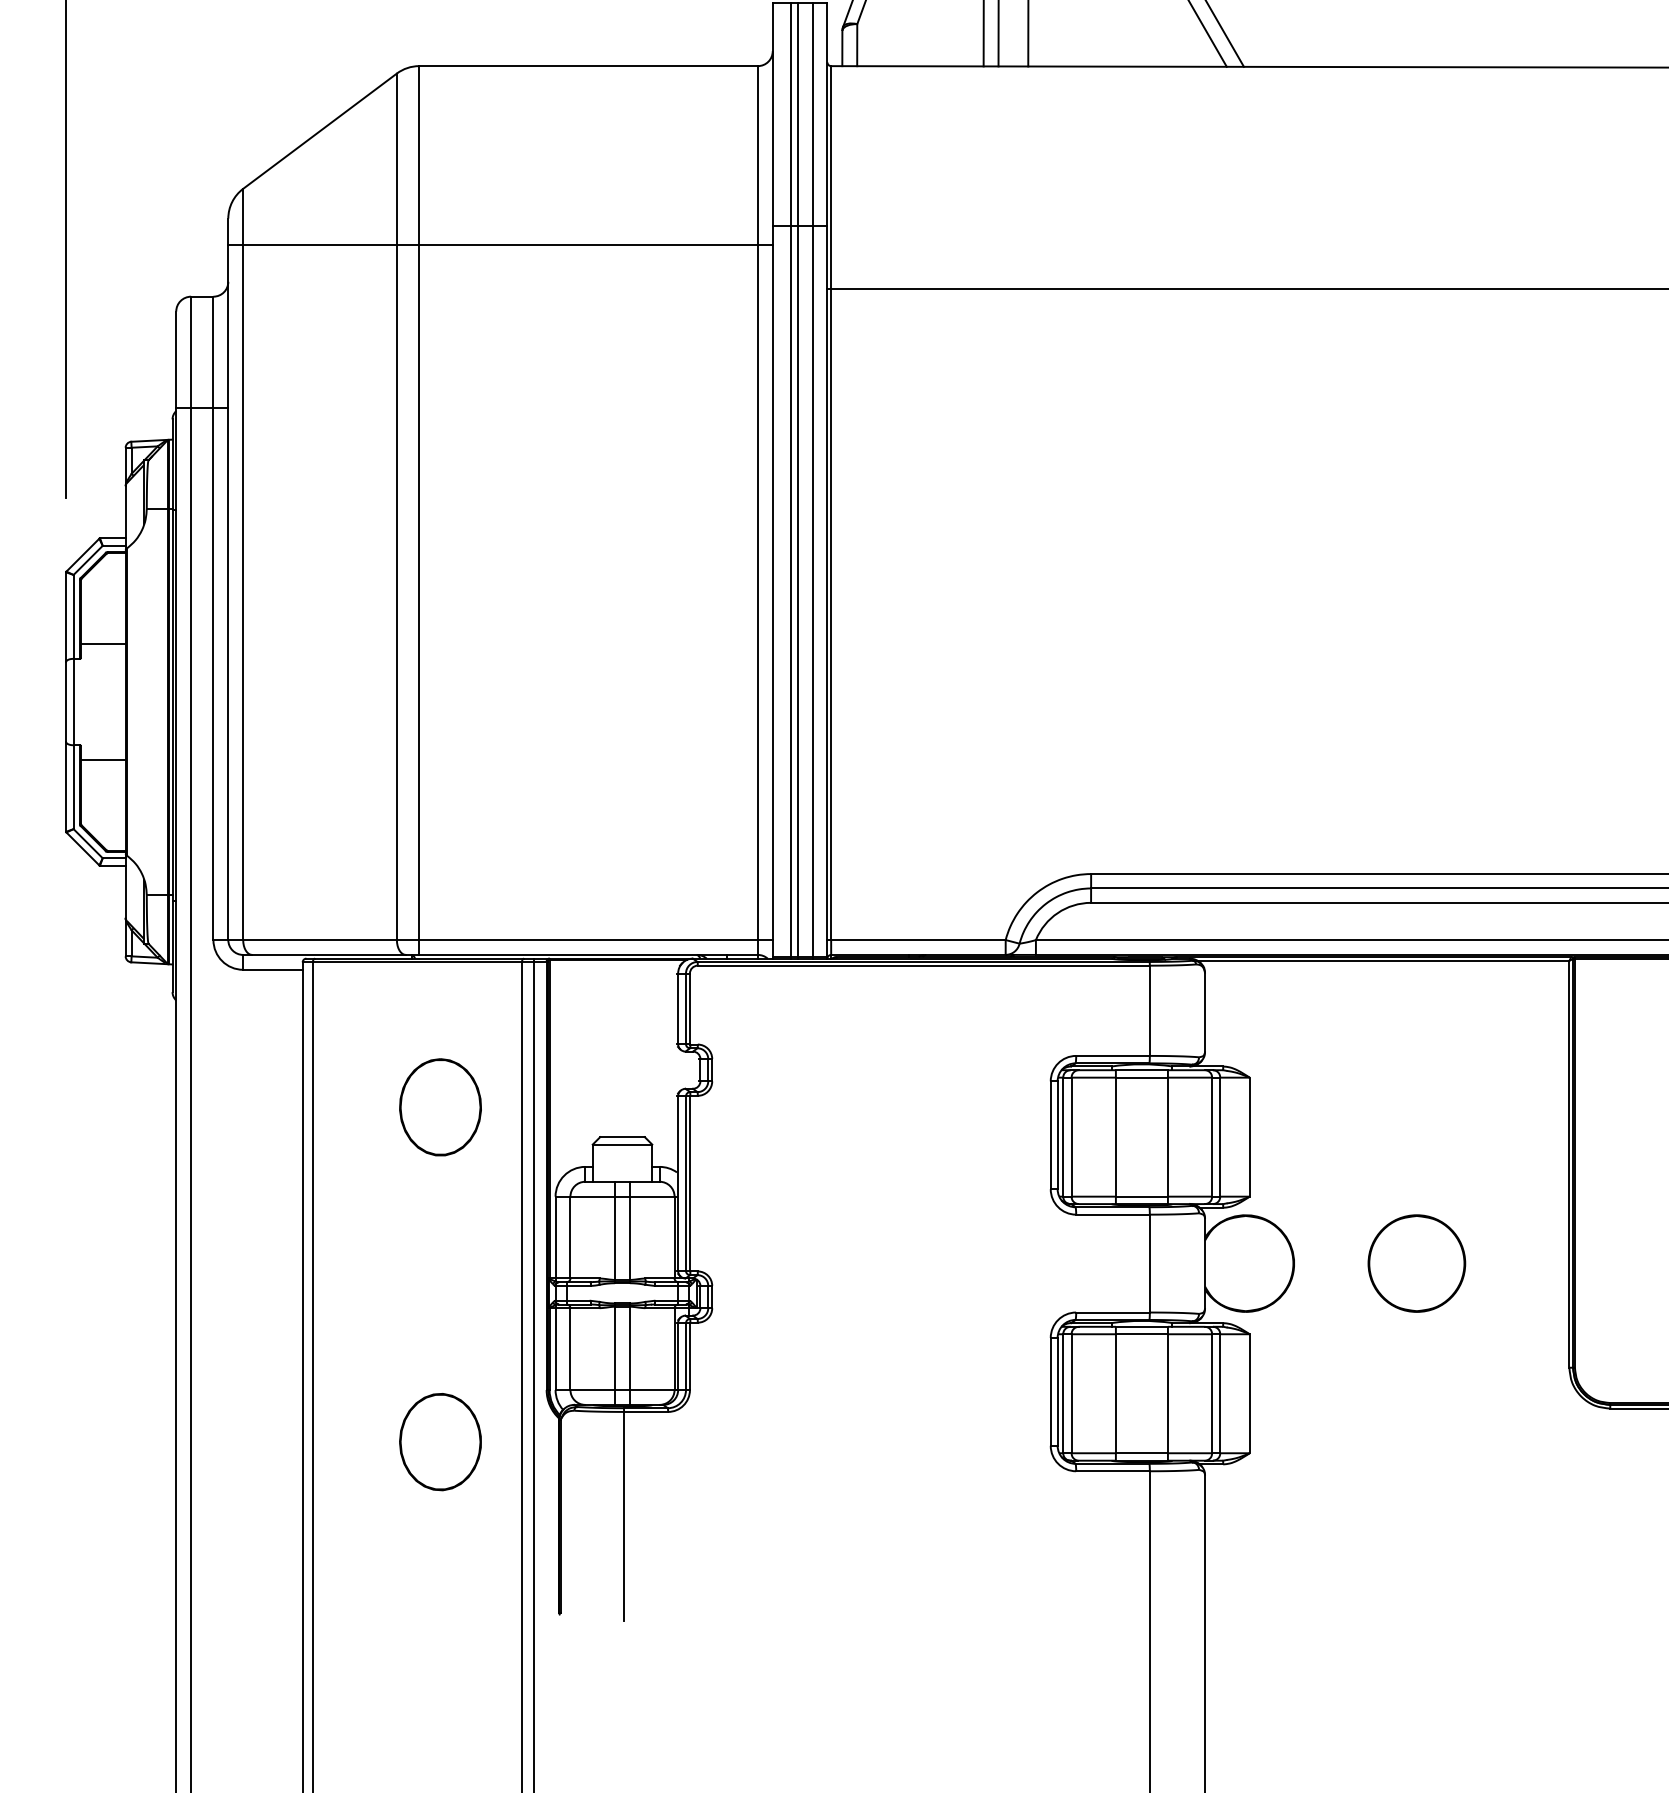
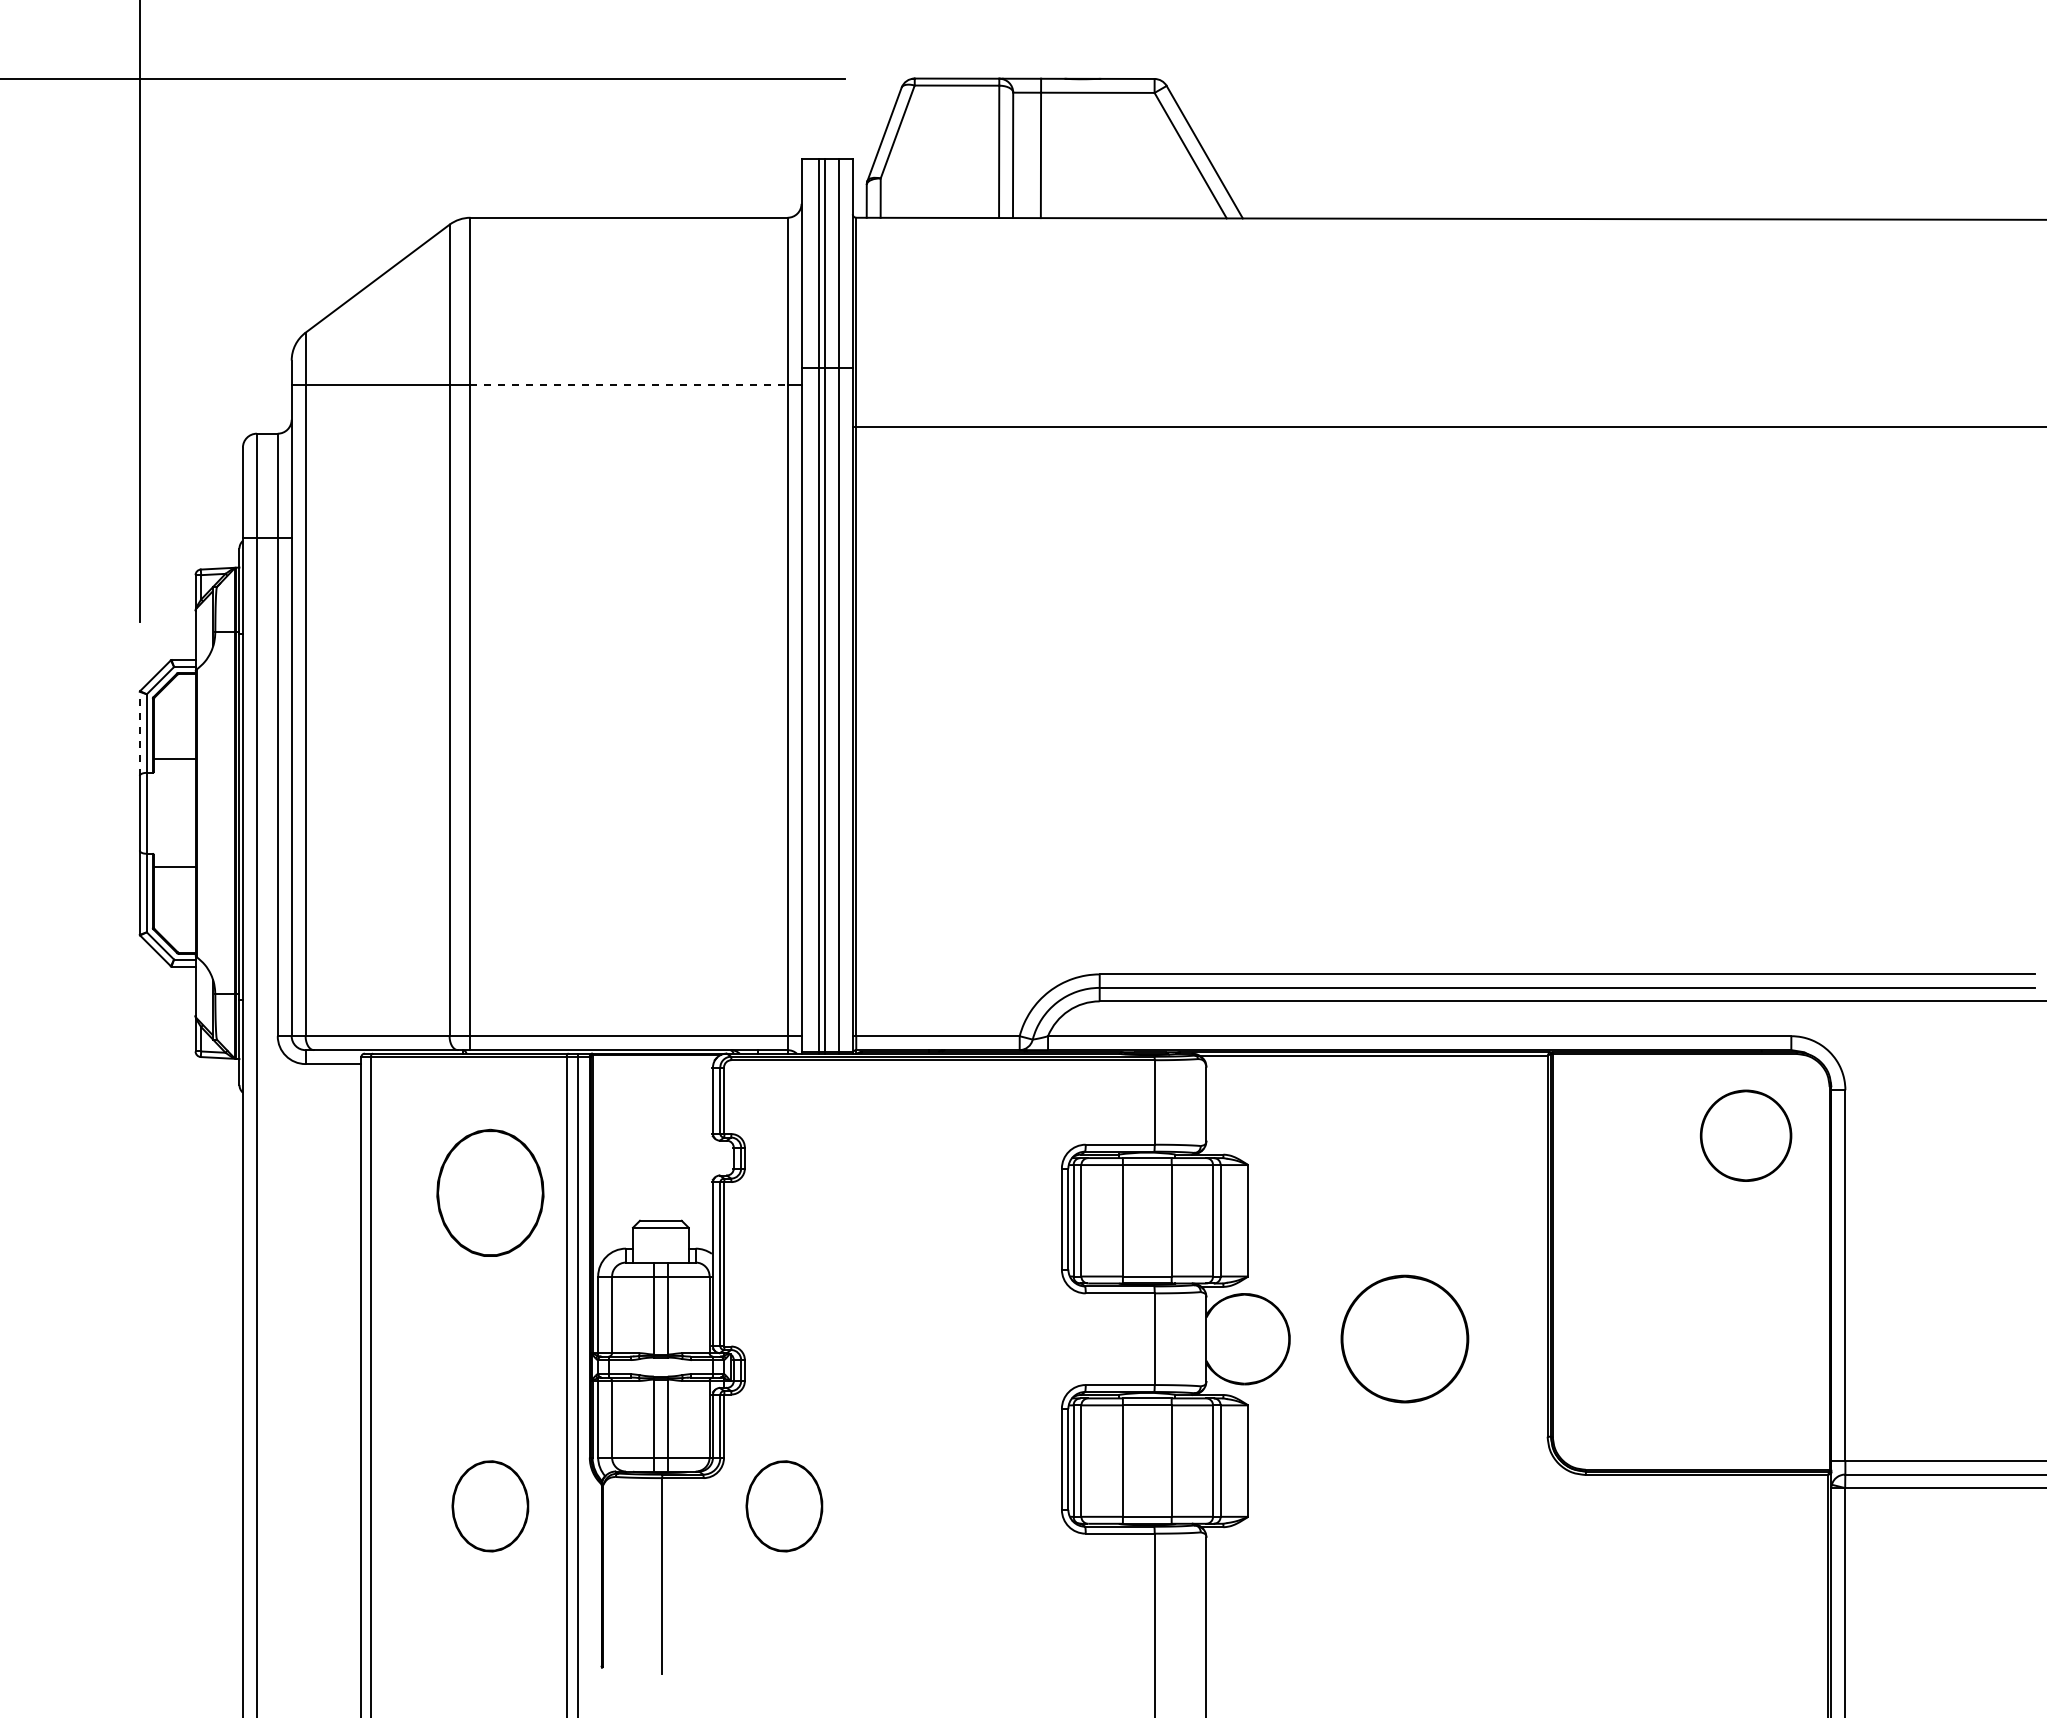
line: (589, 244) -> (629, 384), solid -> dashed
line: (65, 616) -> (139, 733), solid -> dashed
part: (440, 1106) -> (490, 1192), size x1.4
circle: (1416, 1263) -> (1404, 1339), size x1.4
part: (754, 1442) -> (784, 1506), added

